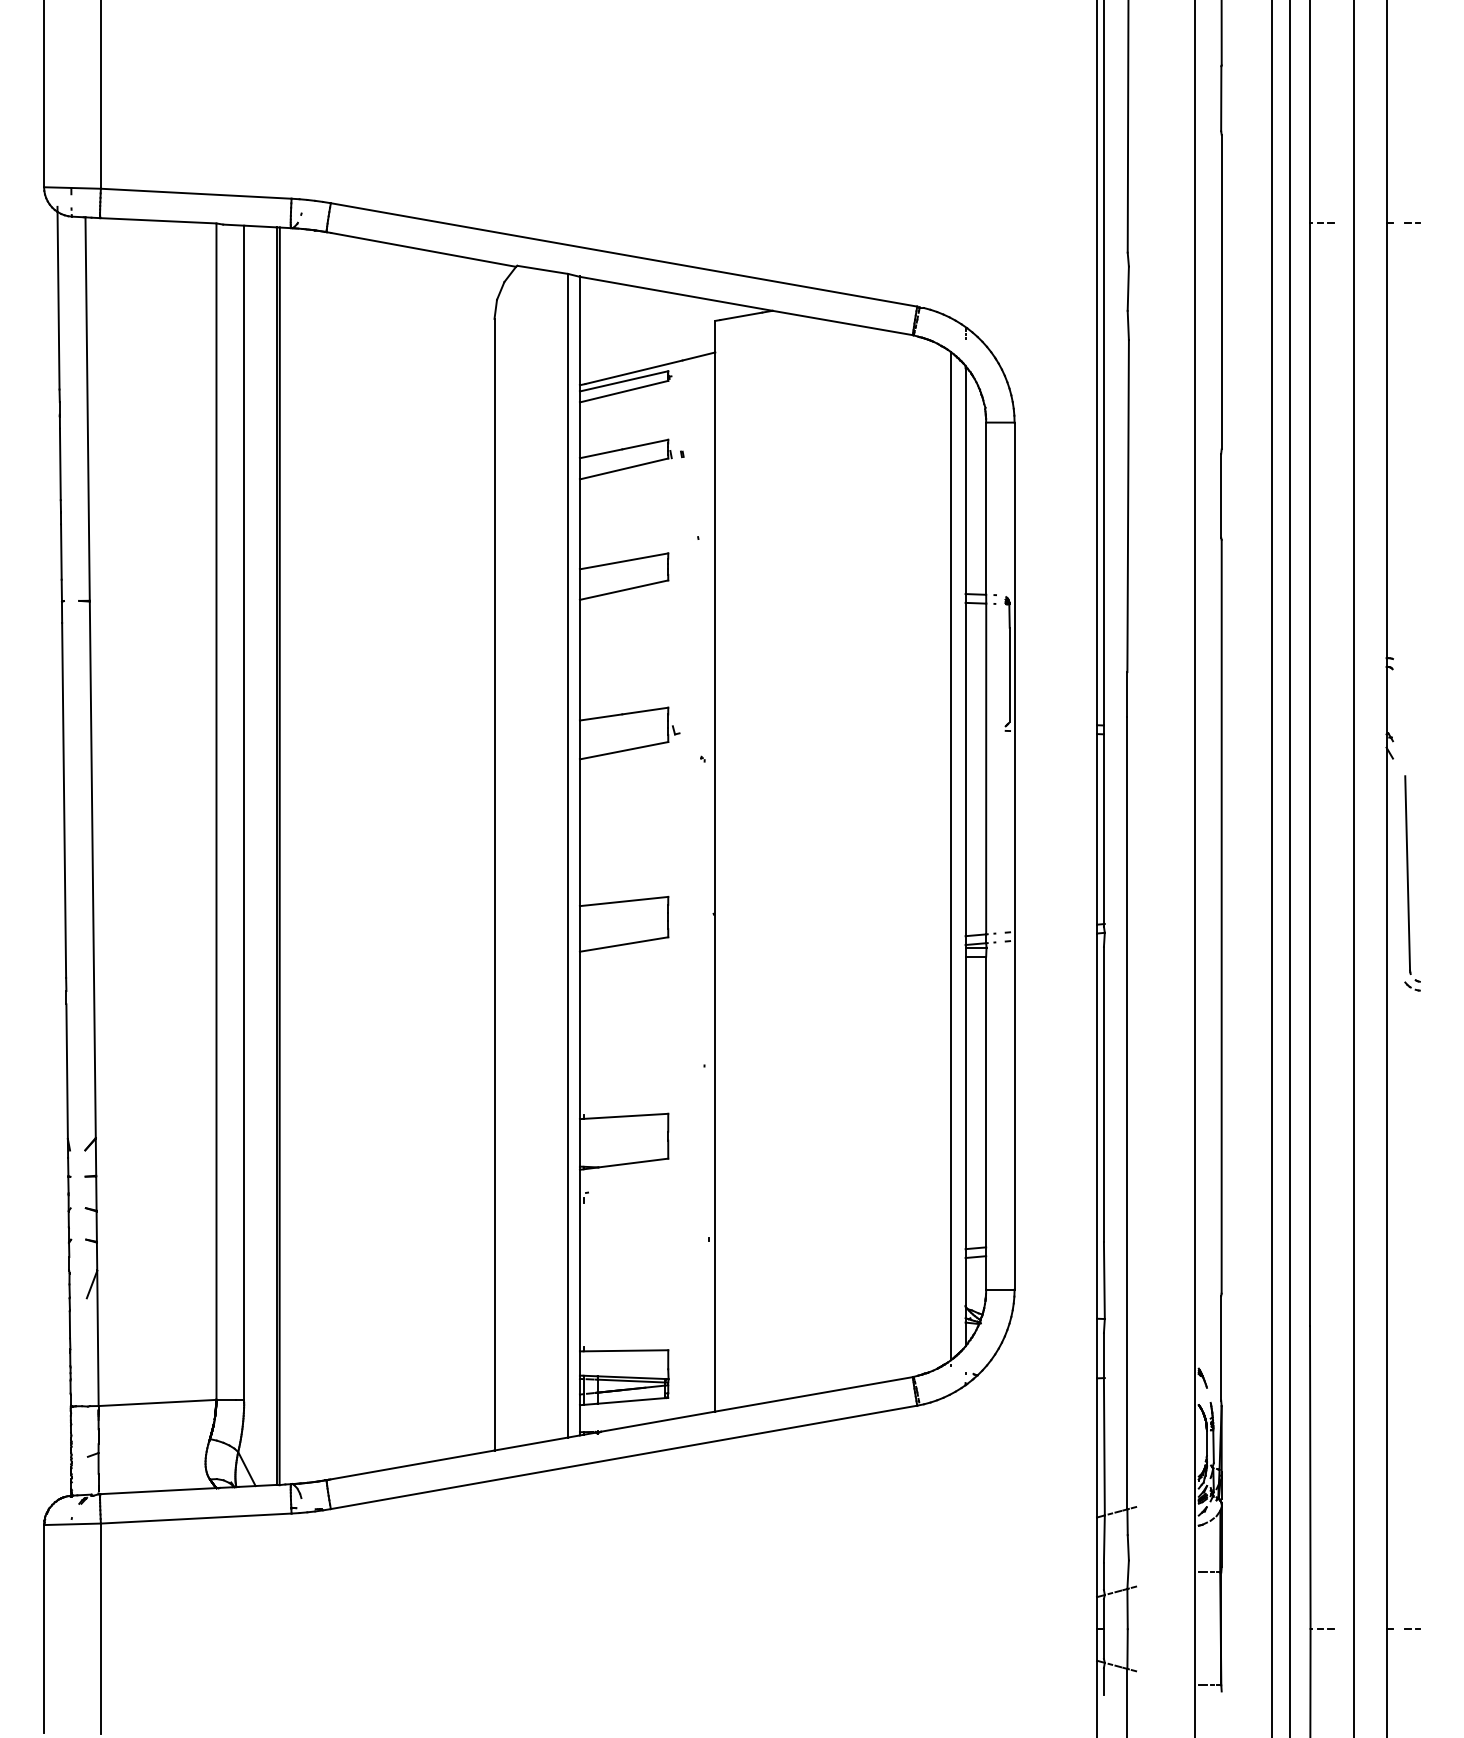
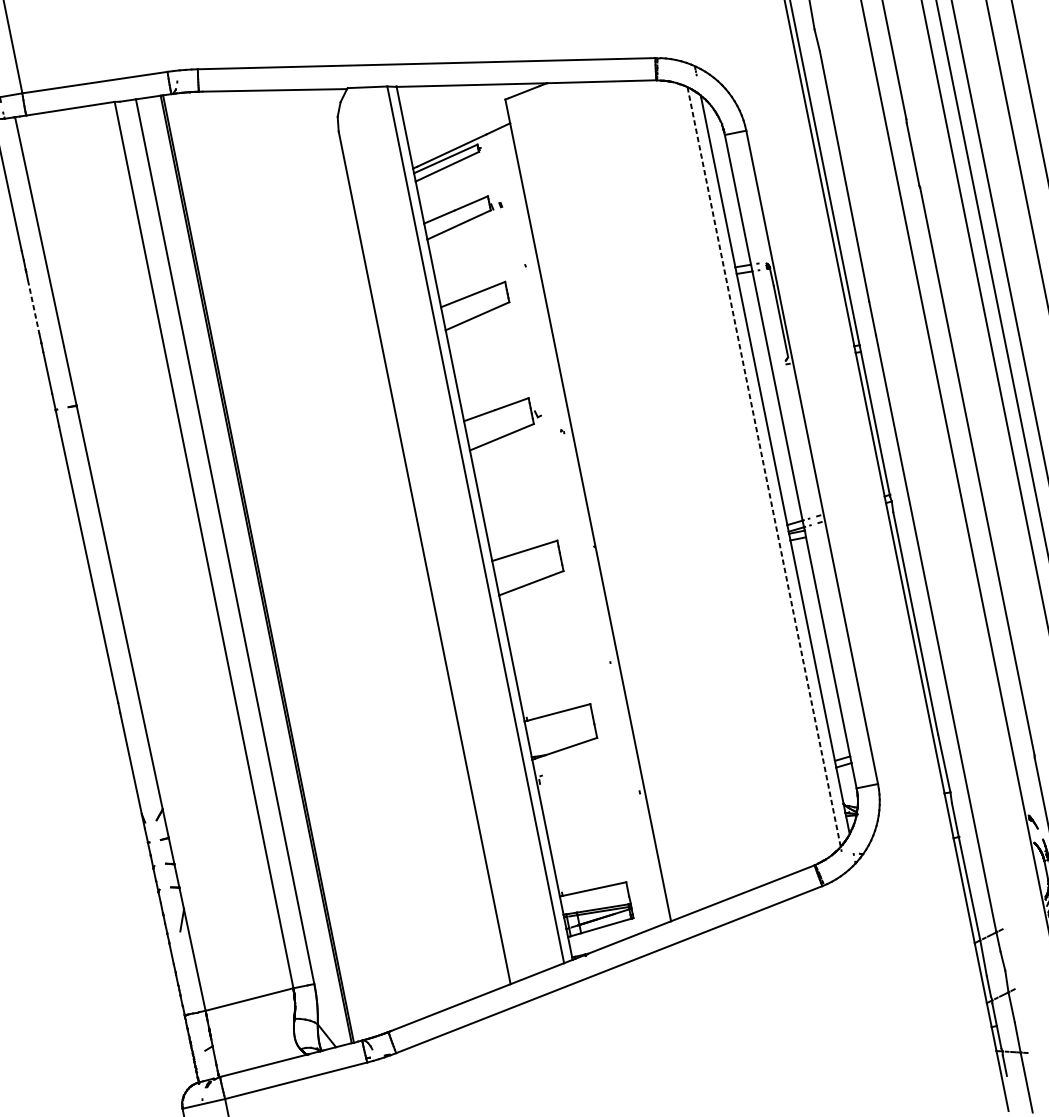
line: (60, 464) -> (33, 307), solid -> dashed
line: (950, 856) -> (763, 467), solid -> dashed

